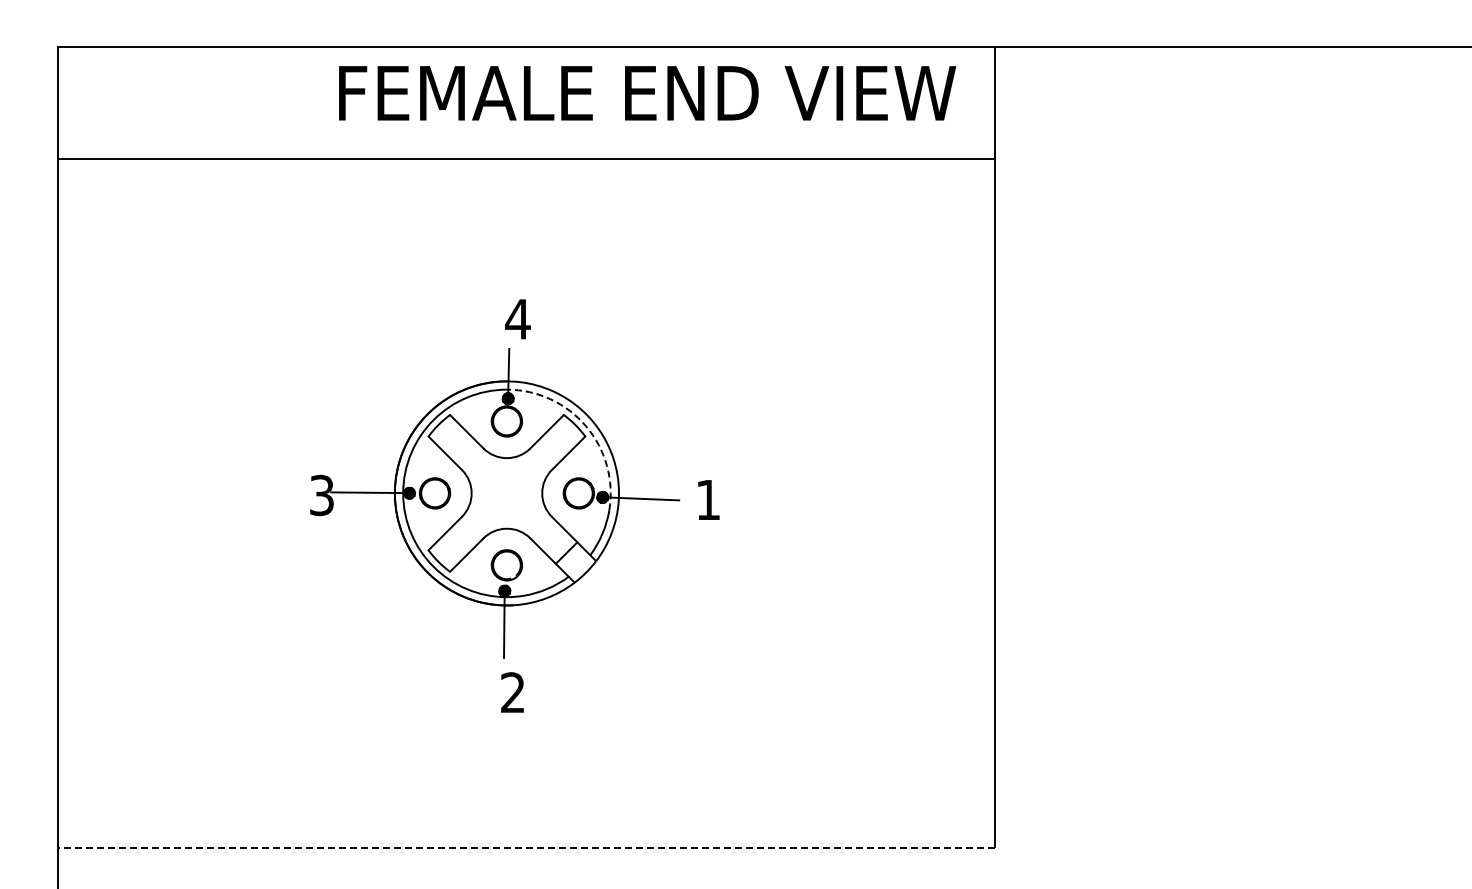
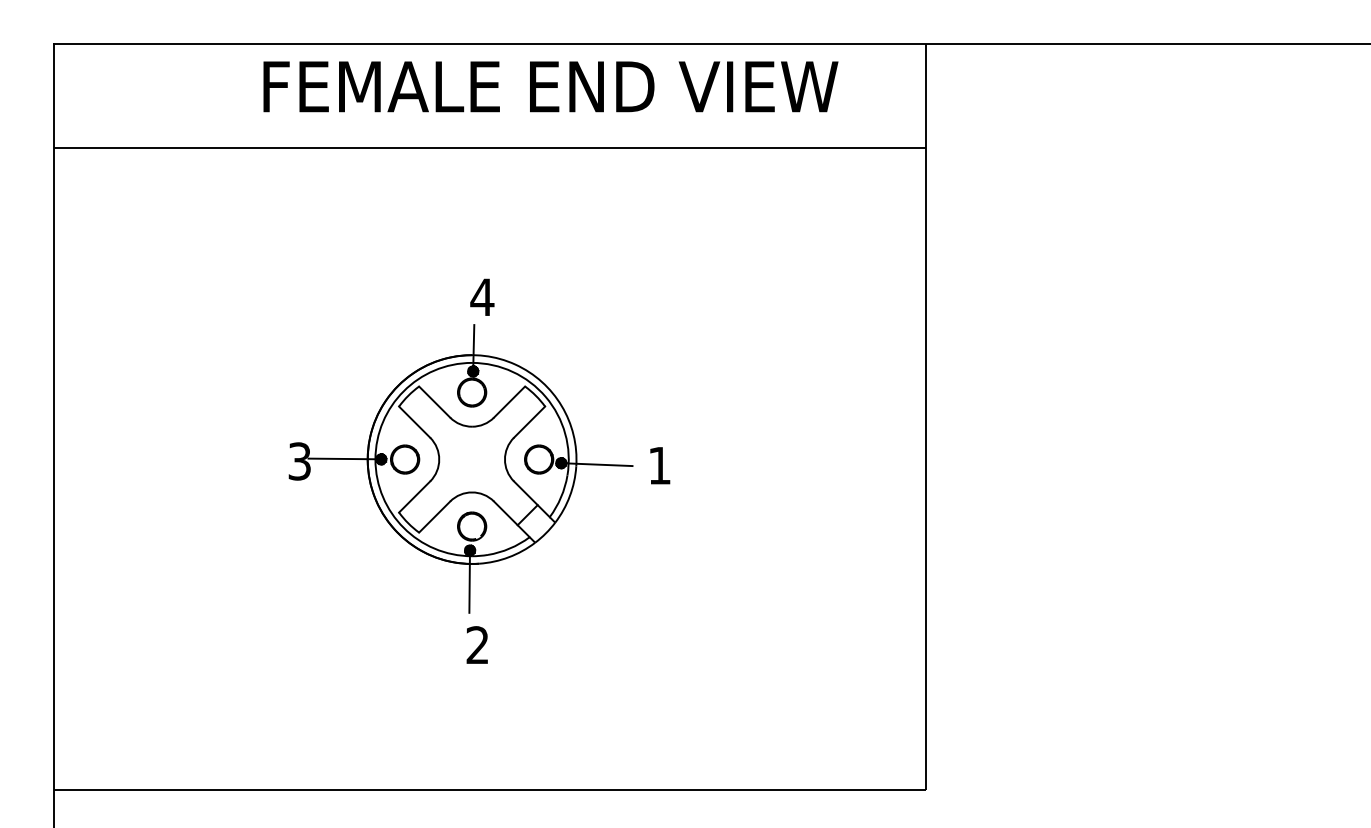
text: (647, 93) -> (550, 87), moved
arc: (586, 426) -> (546, 397), dashed -> solid
line: (525, 847) -> (489, 789), dashed -> solid

